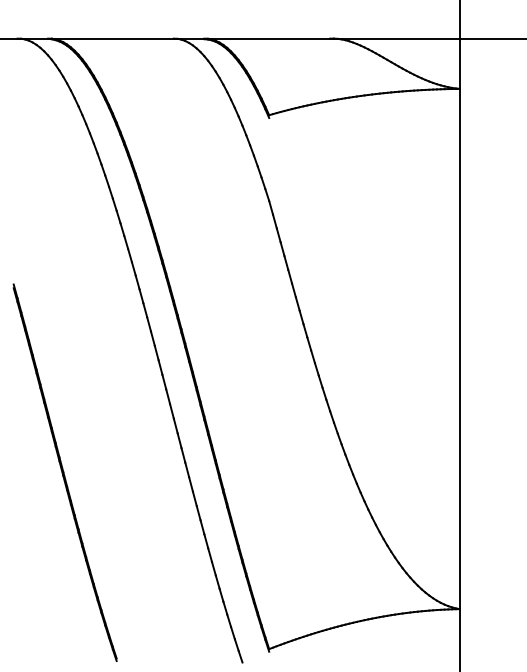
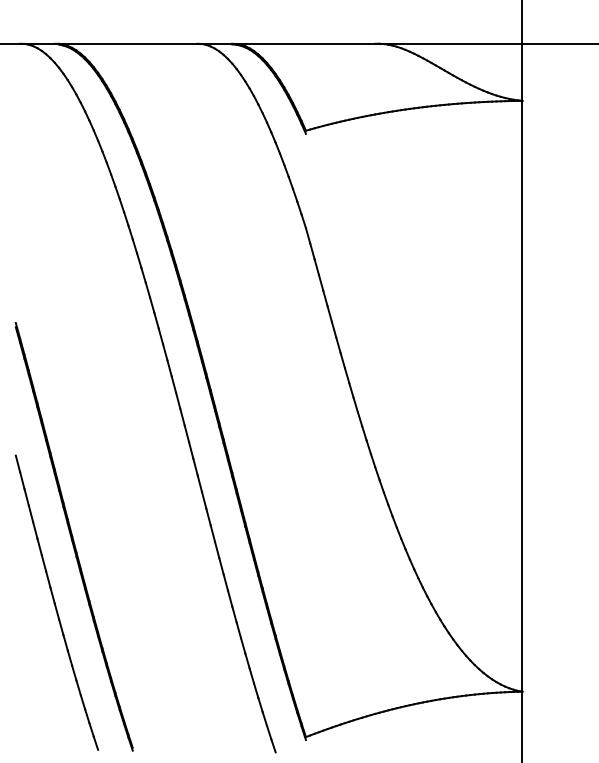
part: (49, 530) -> (56, 602), added

